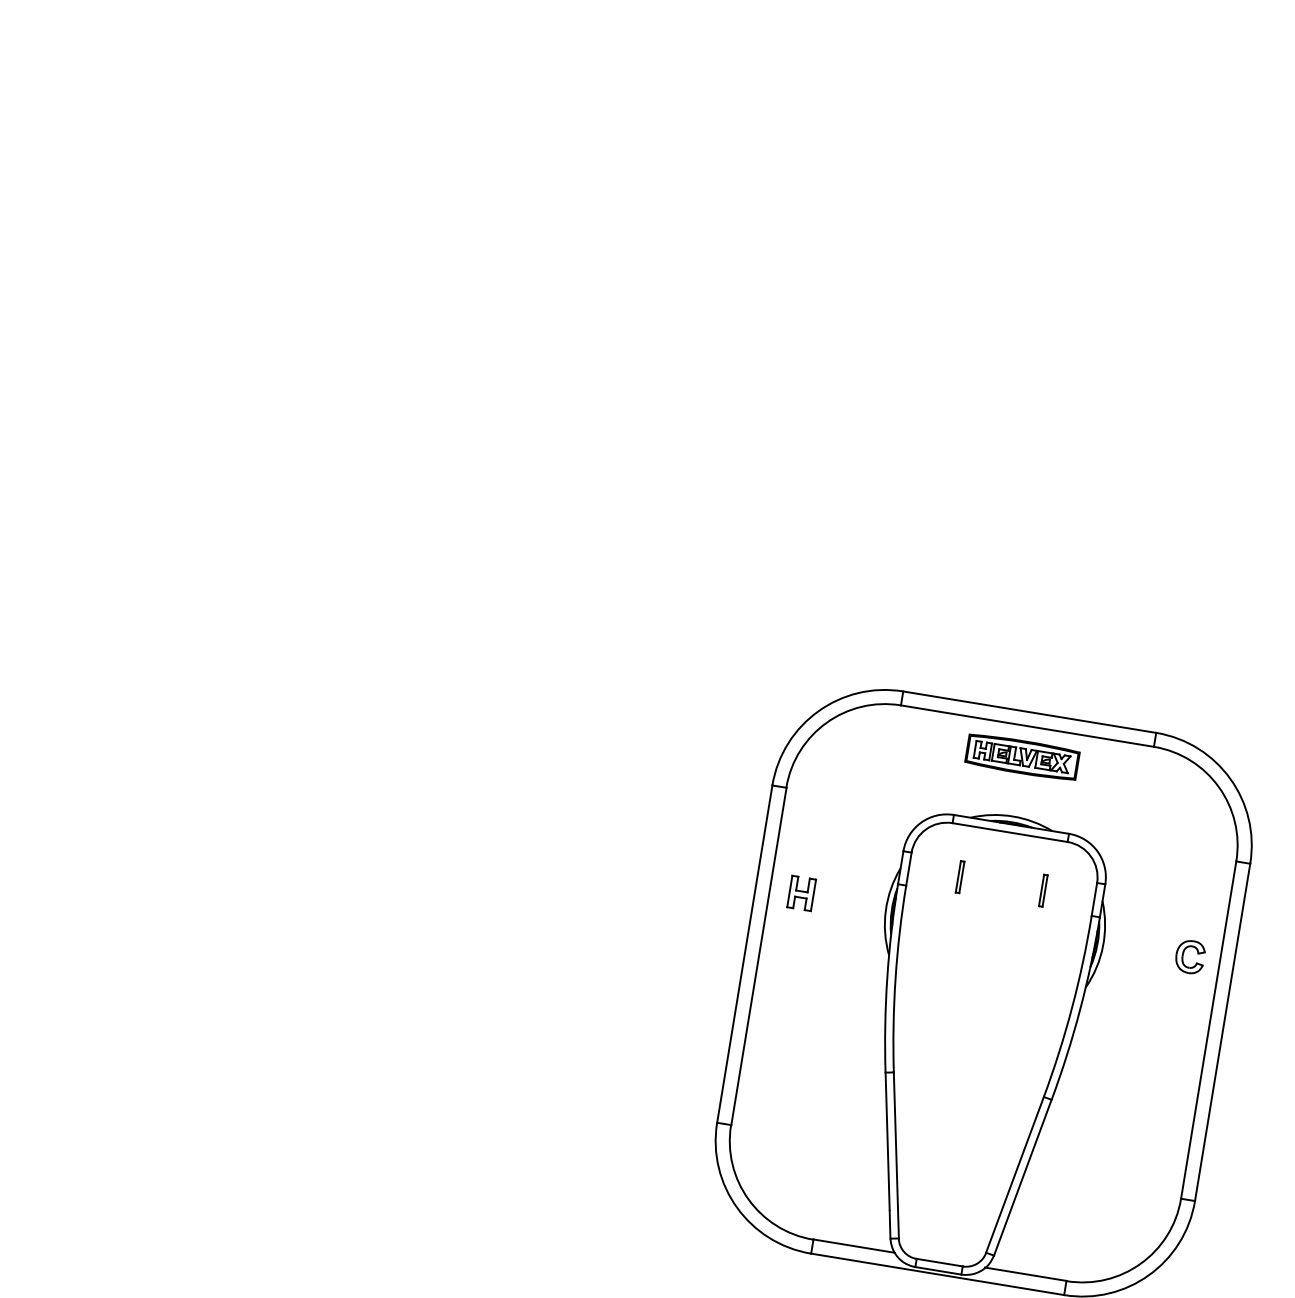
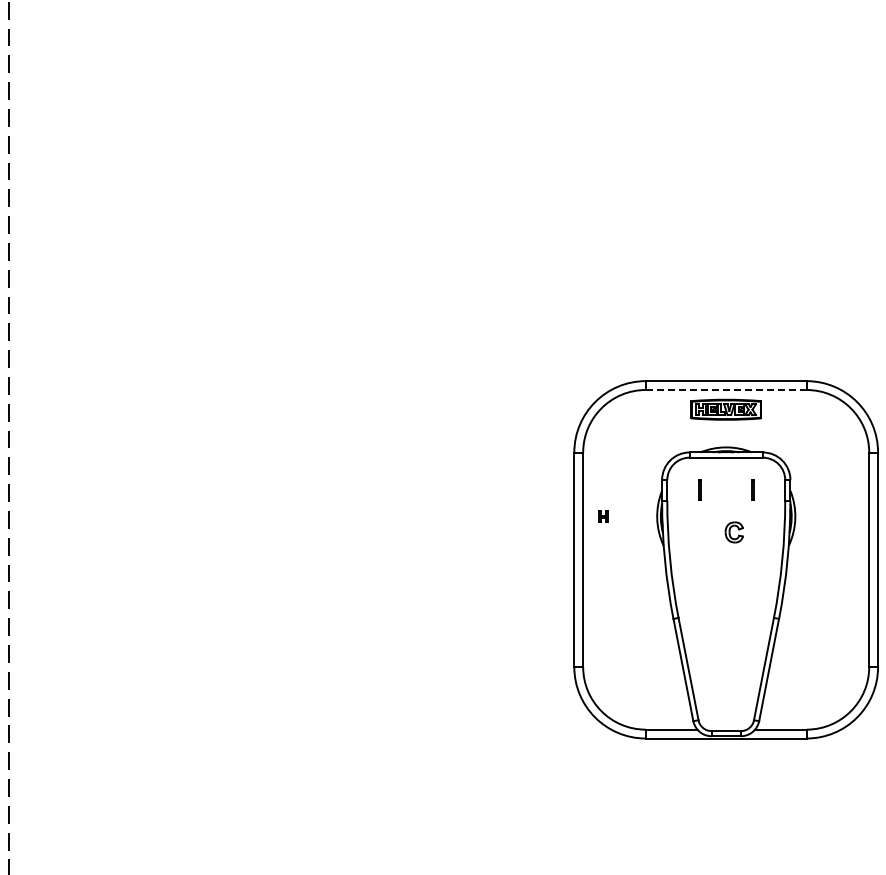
line: (1026, 726) -> (725, 390), solid -> dashed
part: (801, 893) -> (603, 516), size x0.6
part: (1188, 956) -> (733, 532), moved

